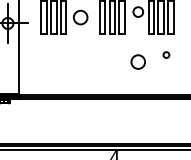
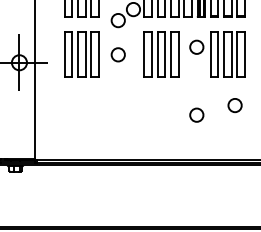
circle: (79, 17) -> (117, 54), size x0.71
circle: (166, 54) -> (234, 105), size x1.67
circle: (138, 61) -> (196, 114), size x0.71

